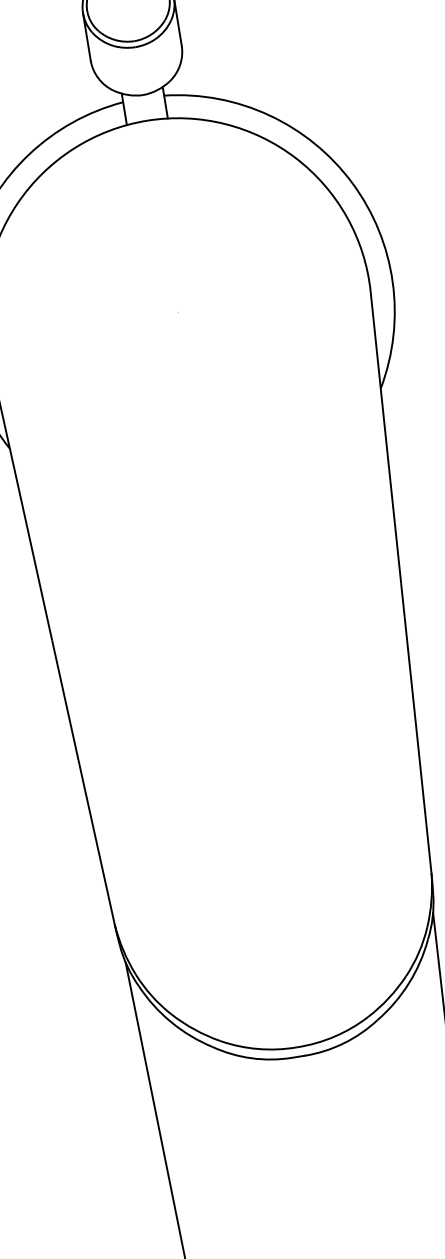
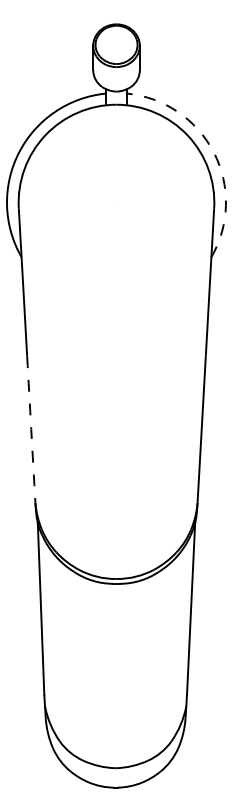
arc: (351, 183) -> (213, 152), solid -> dashed
arc: (83, 782) -> (31, 429), solid -> dashed

